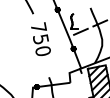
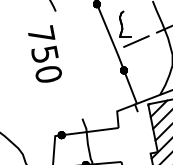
text: (40, 38) -> (44, 52), moved

